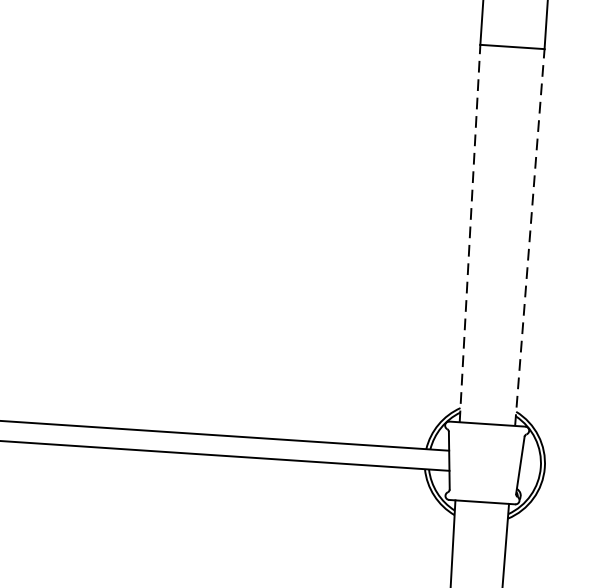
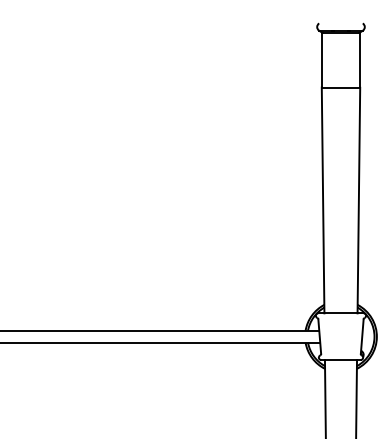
line: (470, 233) -> (323, 200), dashed -> solid
line: (529, 237) -> (358, 200), dashed -> solid

